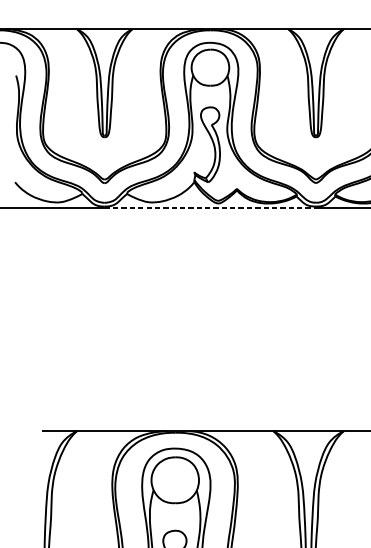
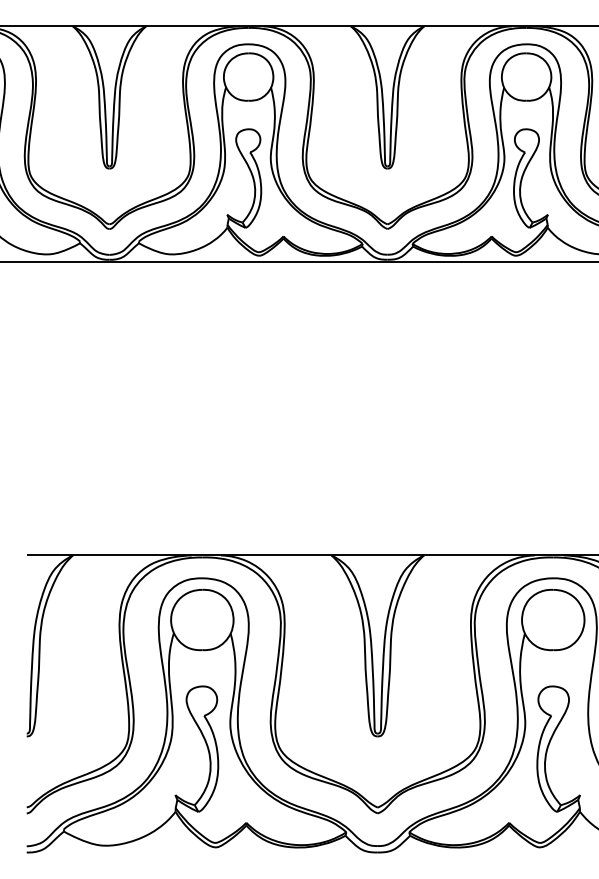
line: (211, 207) -> (249, 261), dashed -> solid

